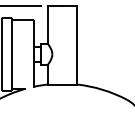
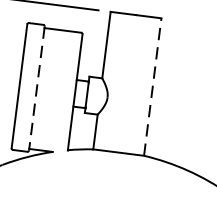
line: (76, 44) -> (152, 85), solid -> dashed
line: (11, 54) -> (36, 88), solid -> dashed

